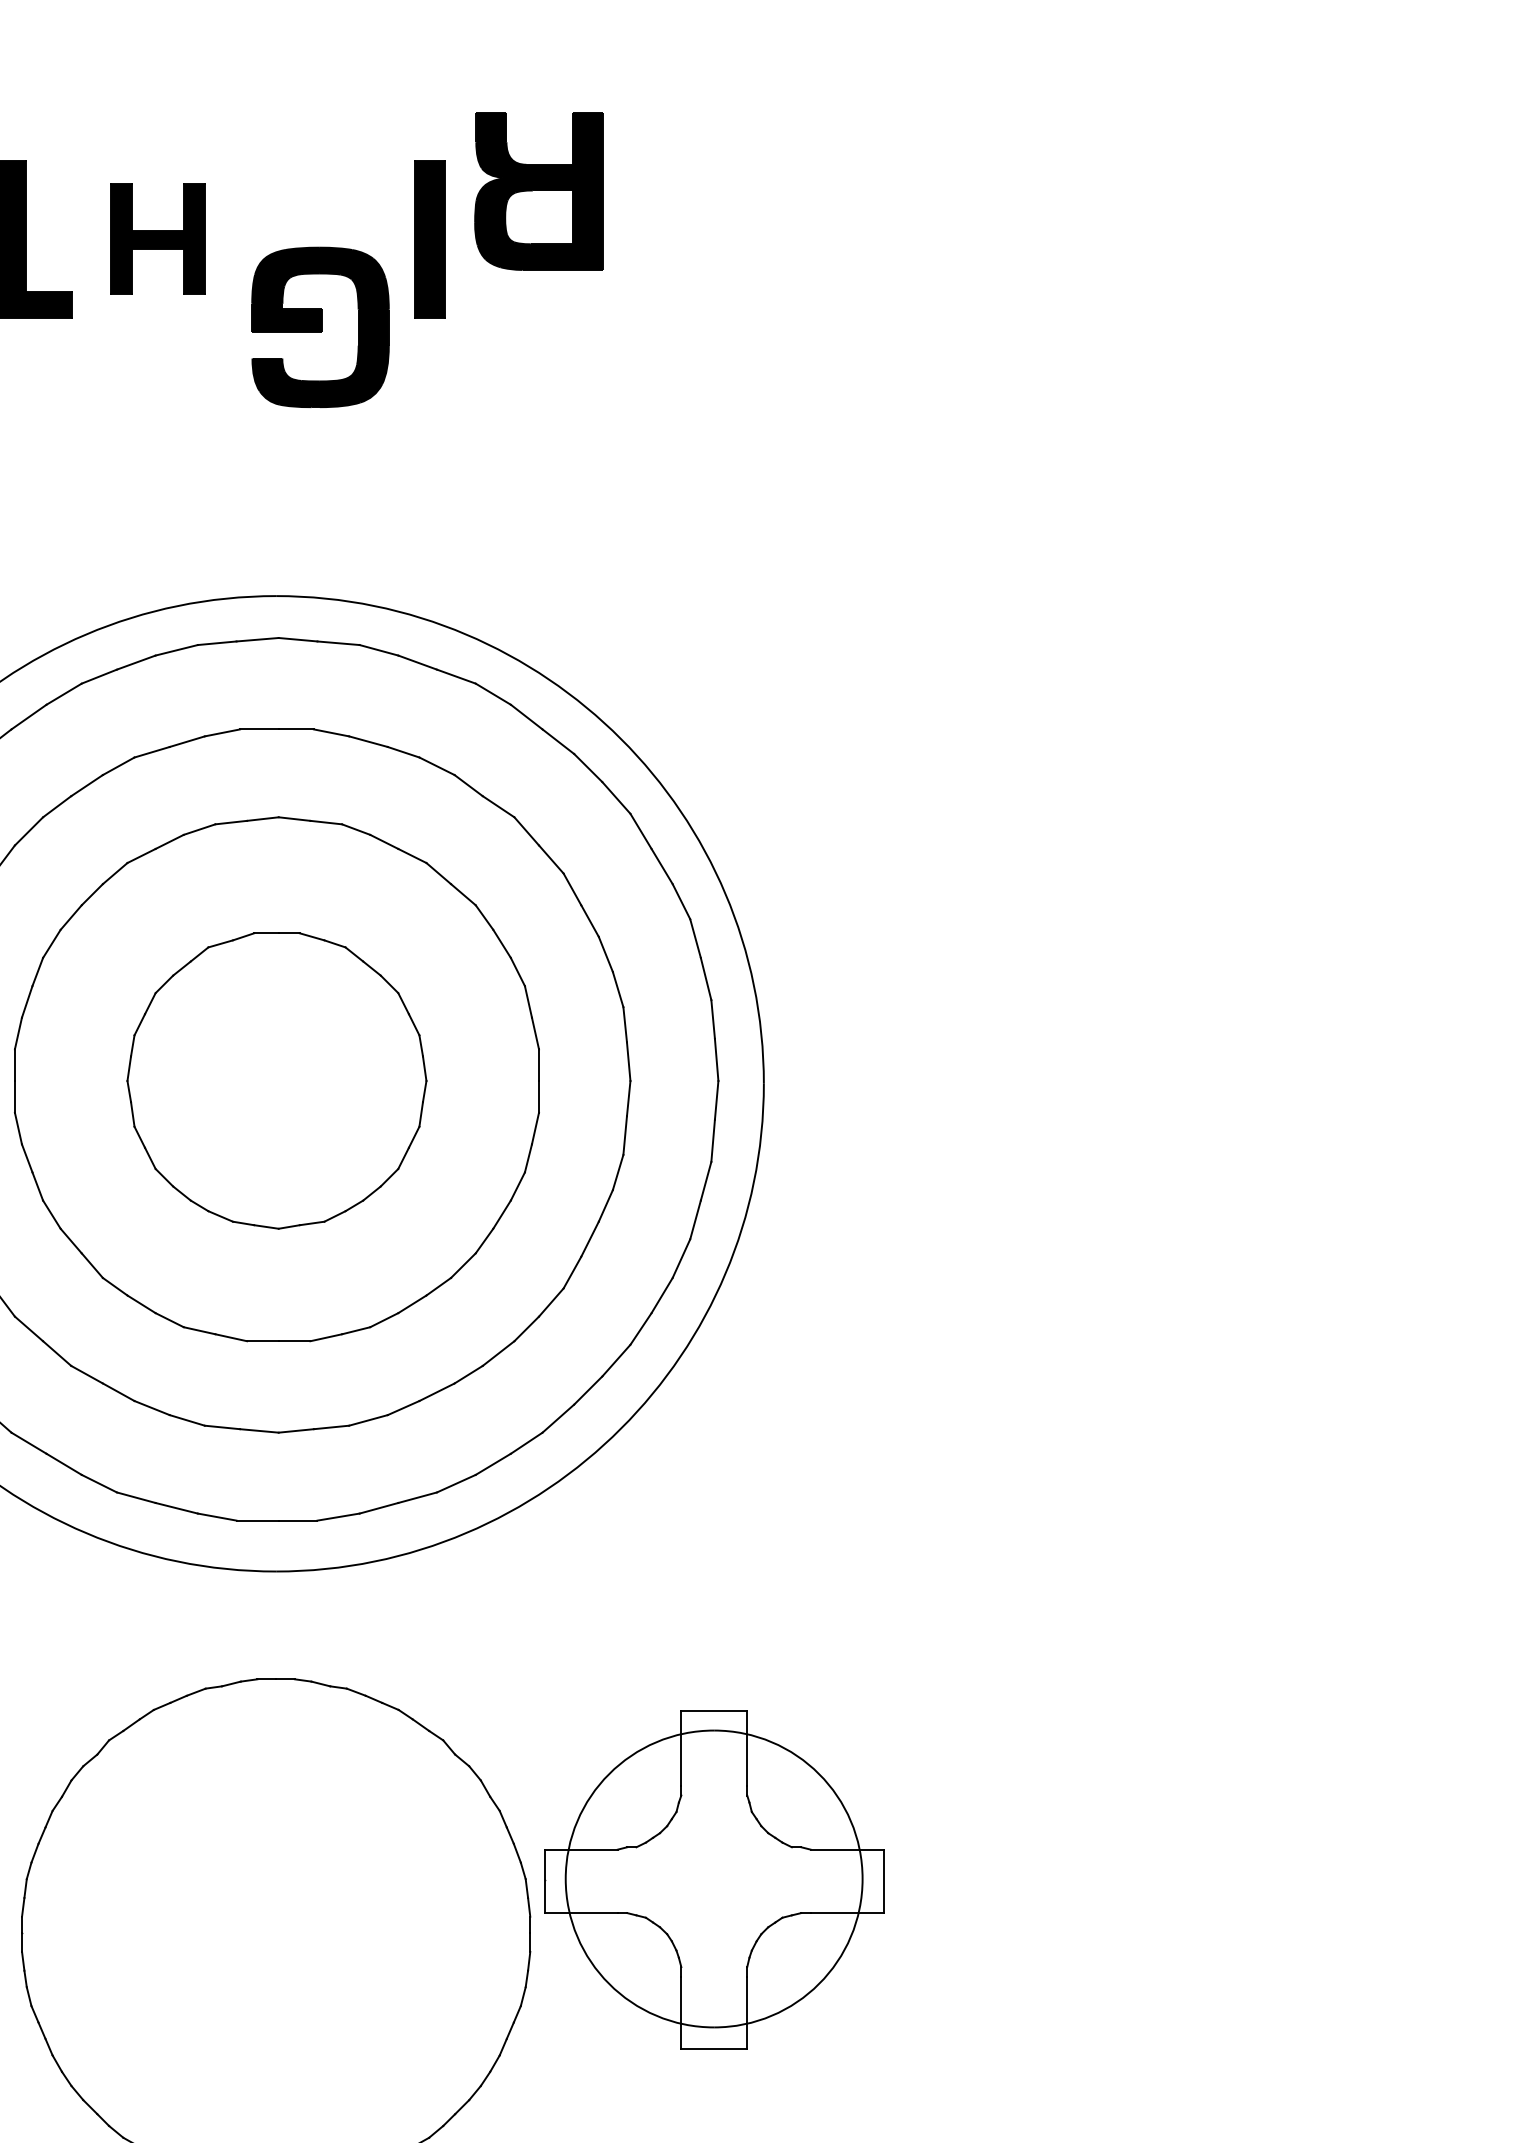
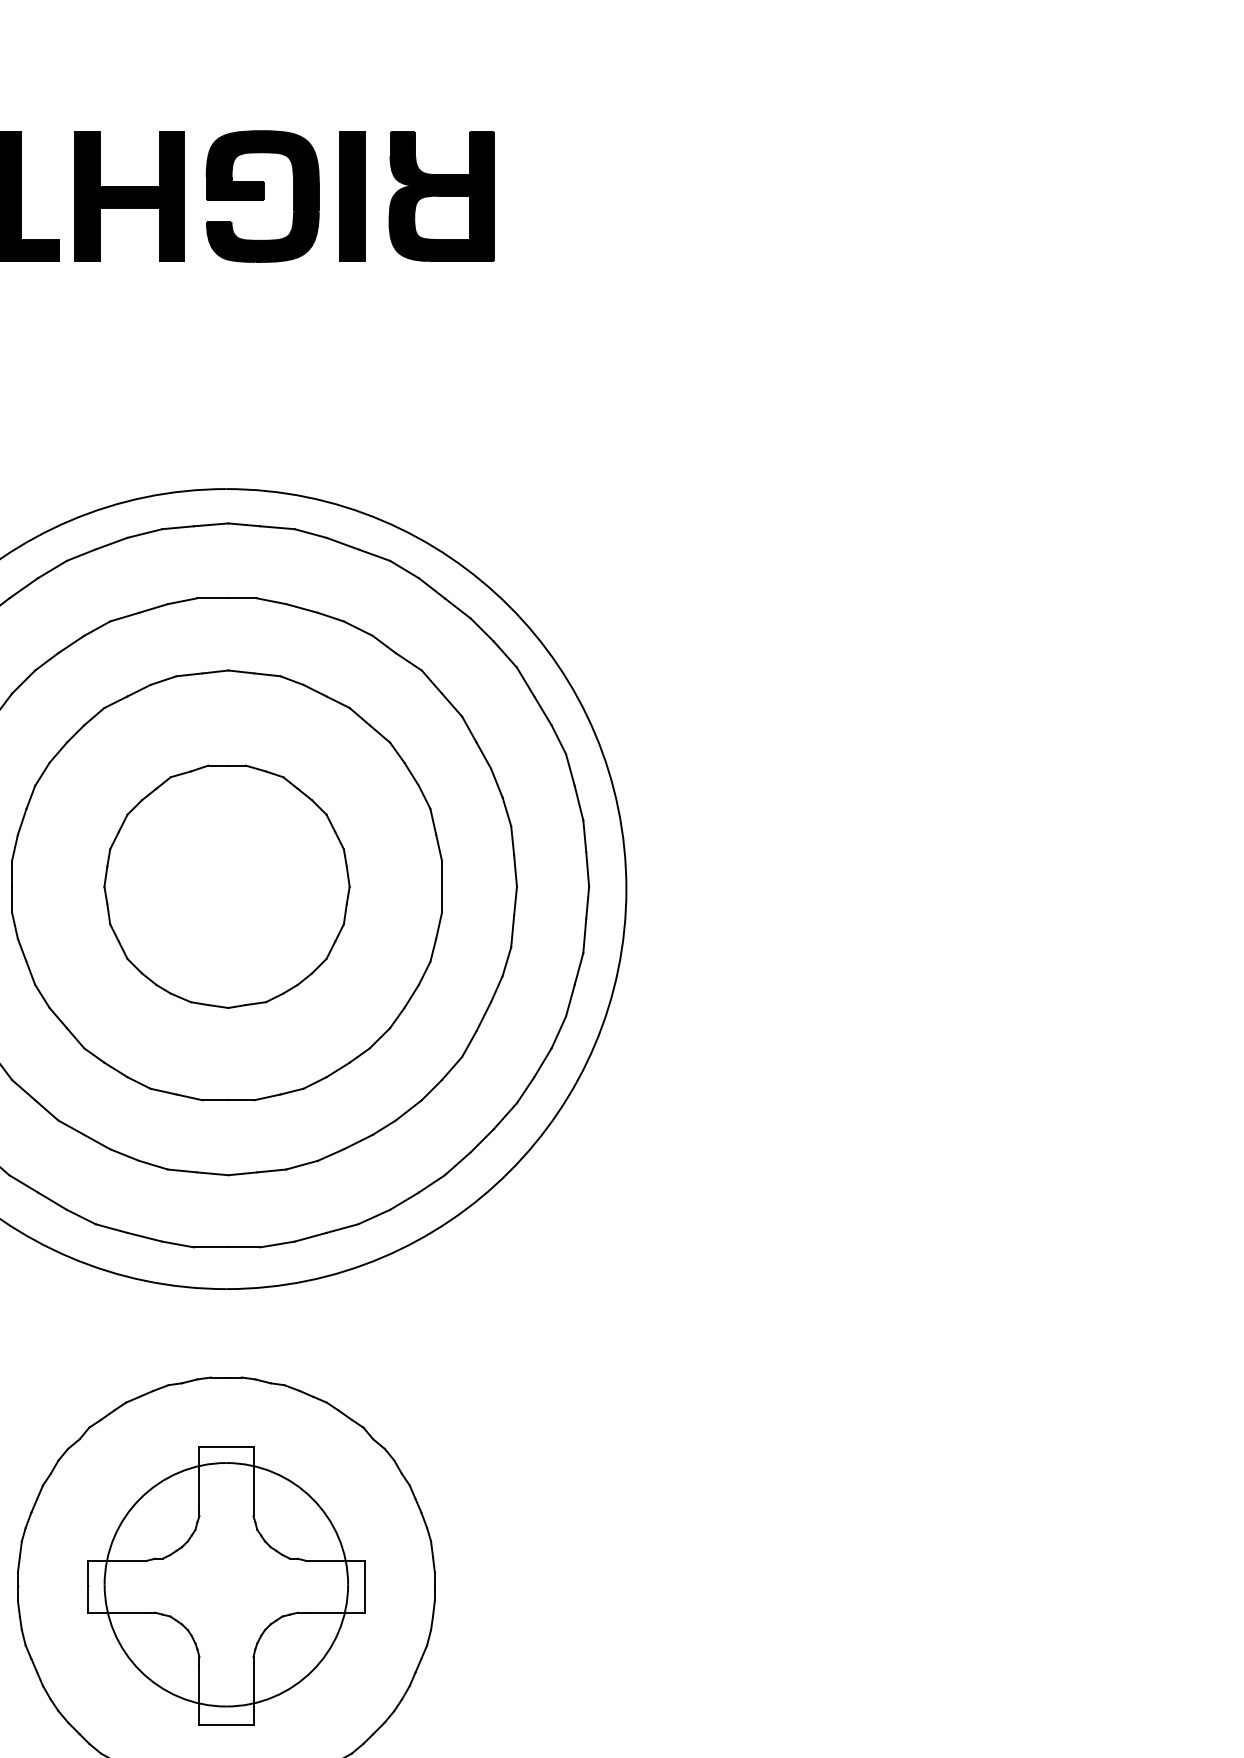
part: (538, 191) -> (441, 196), moved
part: (157, 239) -> (129, 196), size x1.43
part: (320, 326) -> (262, 195), moved
part: (714, 1879) -> (226, 1585), moved

